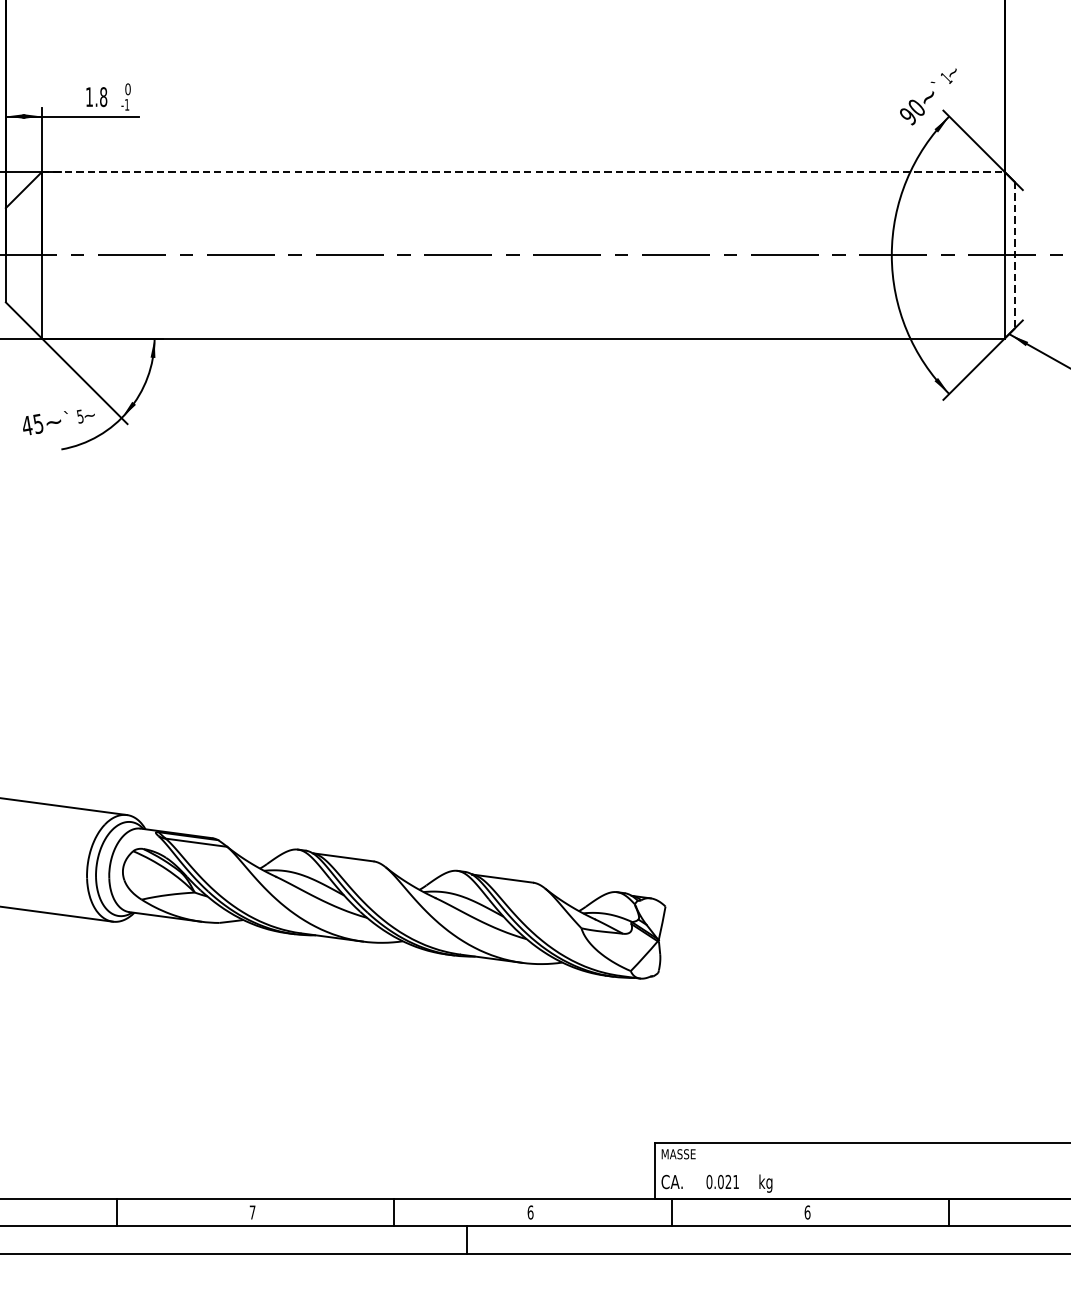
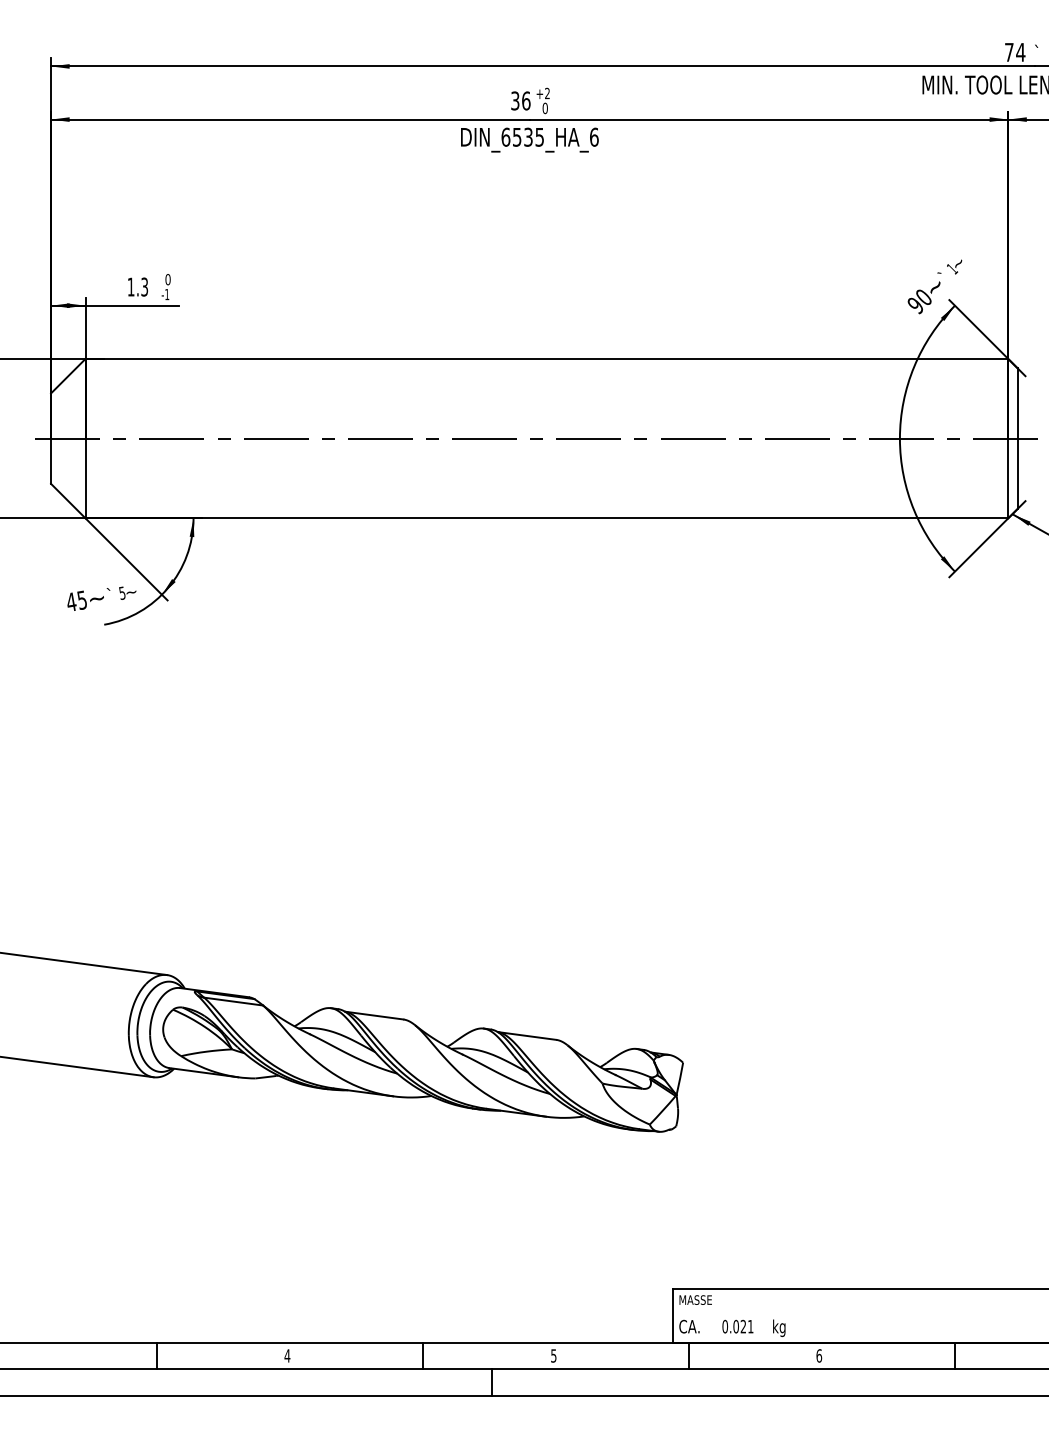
text: (103, 96) -> (144, 286), 1.8 -> 1.3
line: (523, 171) -> (547, 358), dashed -> solid
line: (1014, 256) -> (1017, 439), dashed -> solid
text: (252, 1212) -> (287, 1355), 7 -> 4
text: (530, 1212) -> (553, 1355), 6 -> 5

